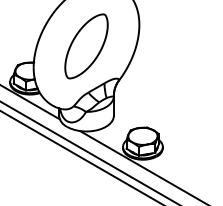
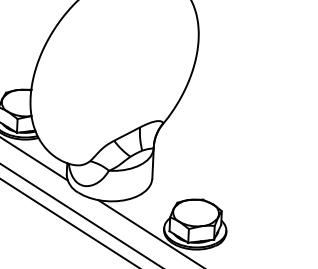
part: (86, 46) -> (114, 68), removed

